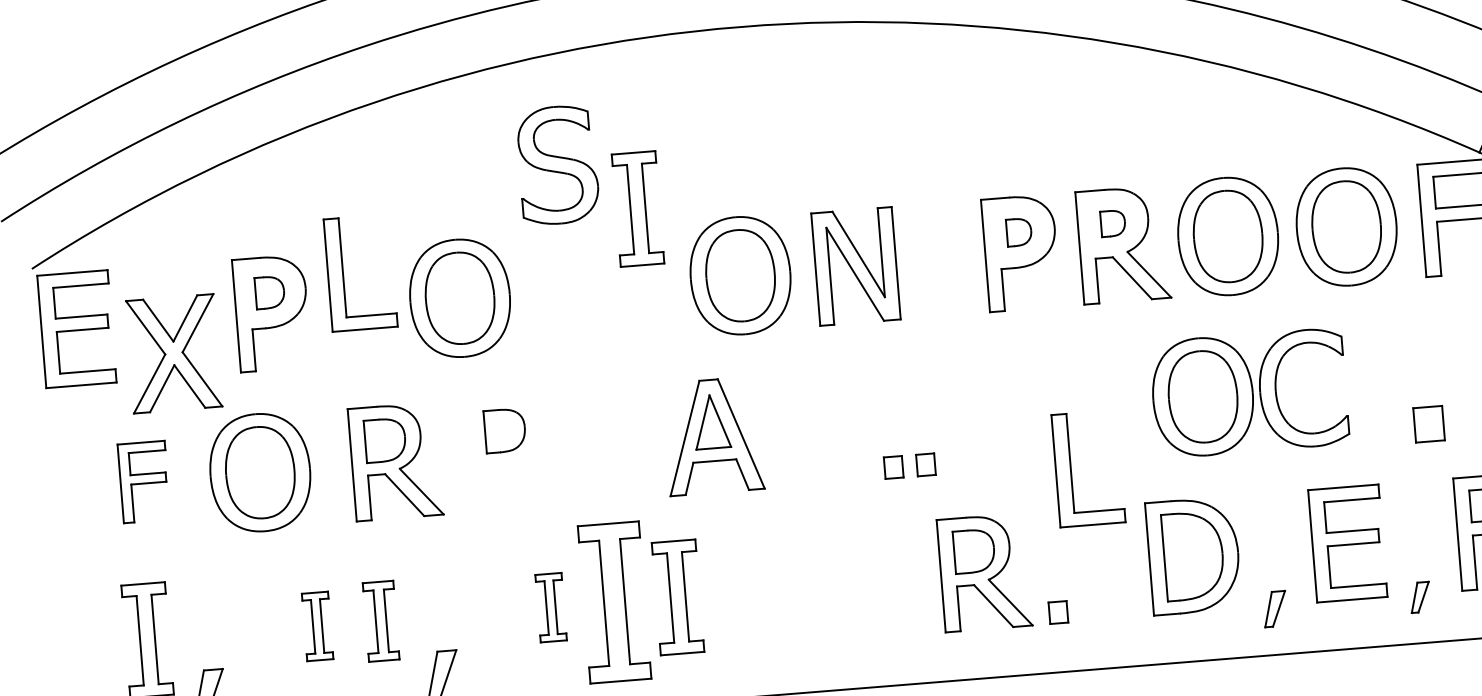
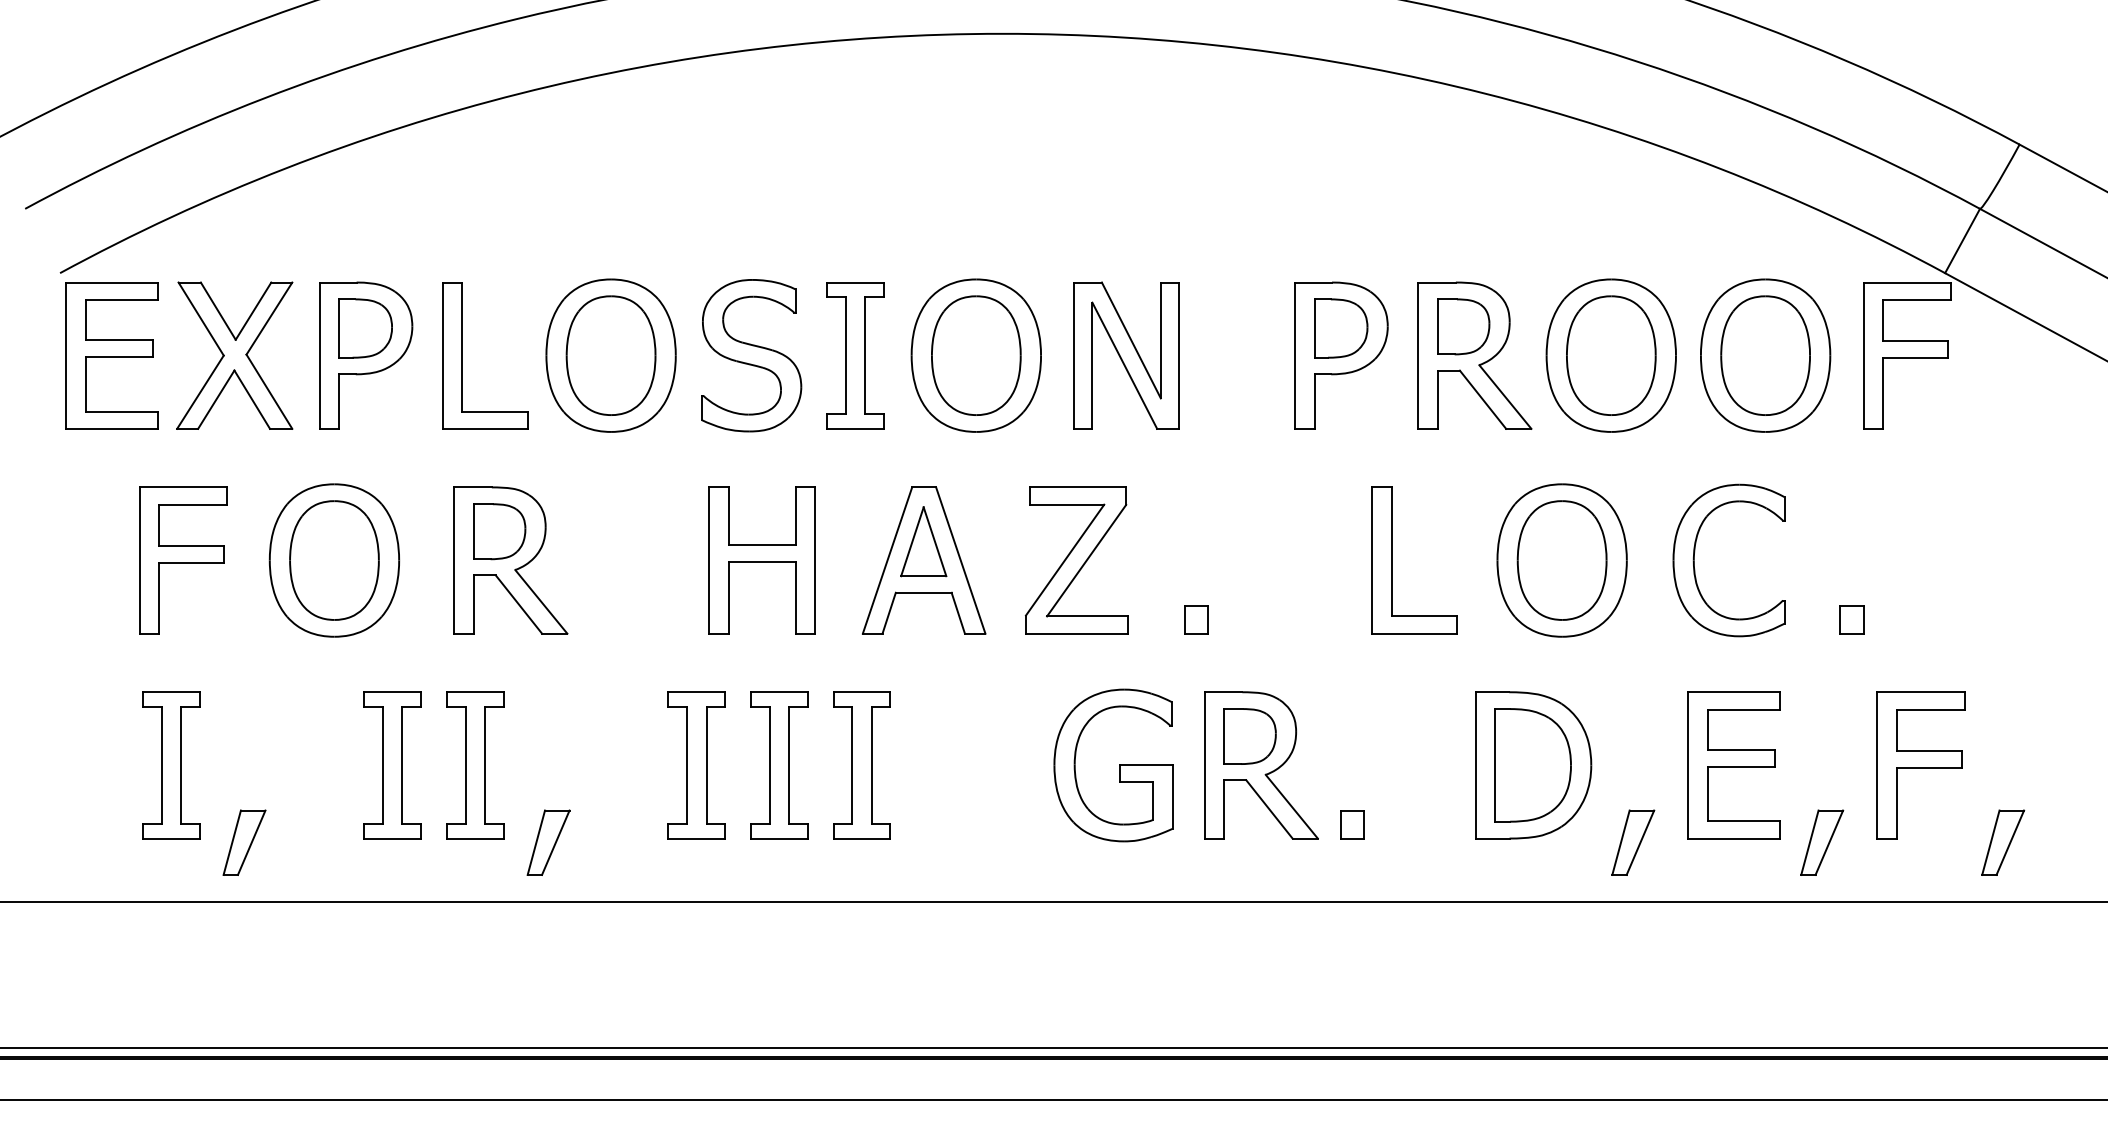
part: (557, 165) -> (751, 355), moved
part: (637, 208) -> (855, 355), moved
part: (1112, 223) -> (1463, 326), size x1.67
part: (1019, 232) -> (1341, 328), size x1.67
part: (343, 274) -> (462, 355), moved
part: (269, 292) -> (365, 328), size x1.43
part: (173, 353) -> (234, 355), moved
part: (1276, 390) -> (1694, 560), moved
part: (1428, 424) -> (1851, 619), size x0.62
part: (830, 426) -> (1076, 560), added
part: (505, 430) -> (655, 531), removed
part: (588, 446) -> (761, 560), added
part: (893, 467) -> (1154, 619), removed
part: (1071, 470) -> (1392, 560), moved
part: (144, 482) -> (183, 560), size x1.43
part: (871, 581) -> (1113, 765), added
part: (1420, 597) -> (1822, 842), size x1.67
part: (614, 602) -> (779, 765), size x0.71
part: (550, 607) -> (696, 765), size x1.67
part: (1275, 608) -> (1633, 842), size x1.43
part: (381, 621) -> (475, 765), size x1.43
part: (317, 626) -> (392, 765), size x1.67

